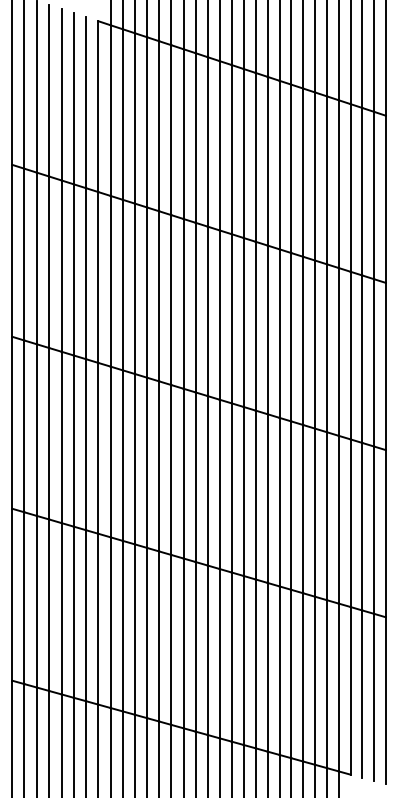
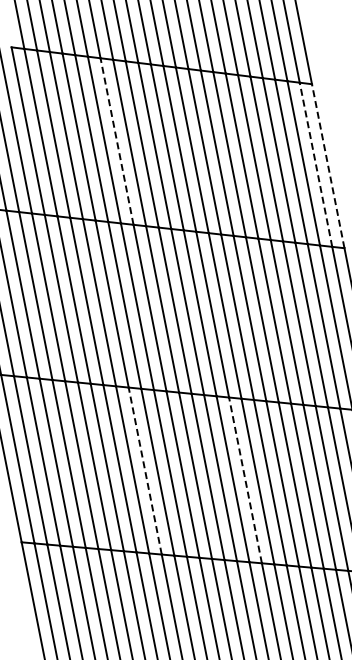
line: (183, 134) -> (117, 141), solid -> dashed
line: (374, 195) -> (316, 164), solid -> dashed
line: (385, 199) -> (327, 166), solid -> dashed
line: (147, 462) -> (145, 470), solid -> dashed
line: (243, 490) -> (245, 479), solid -> dashed

